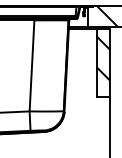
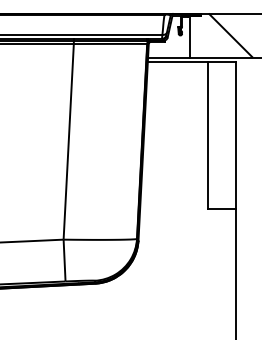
hatch: (102, 58) -> (220, 125), removed

